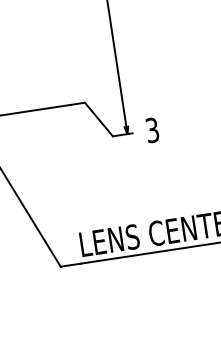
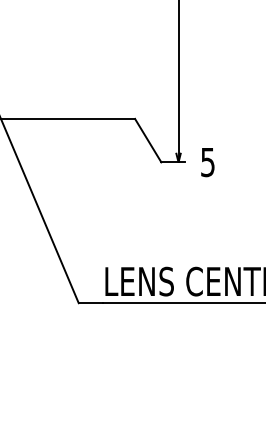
text: (151, 129) -> (207, 161), 3 -> 5

